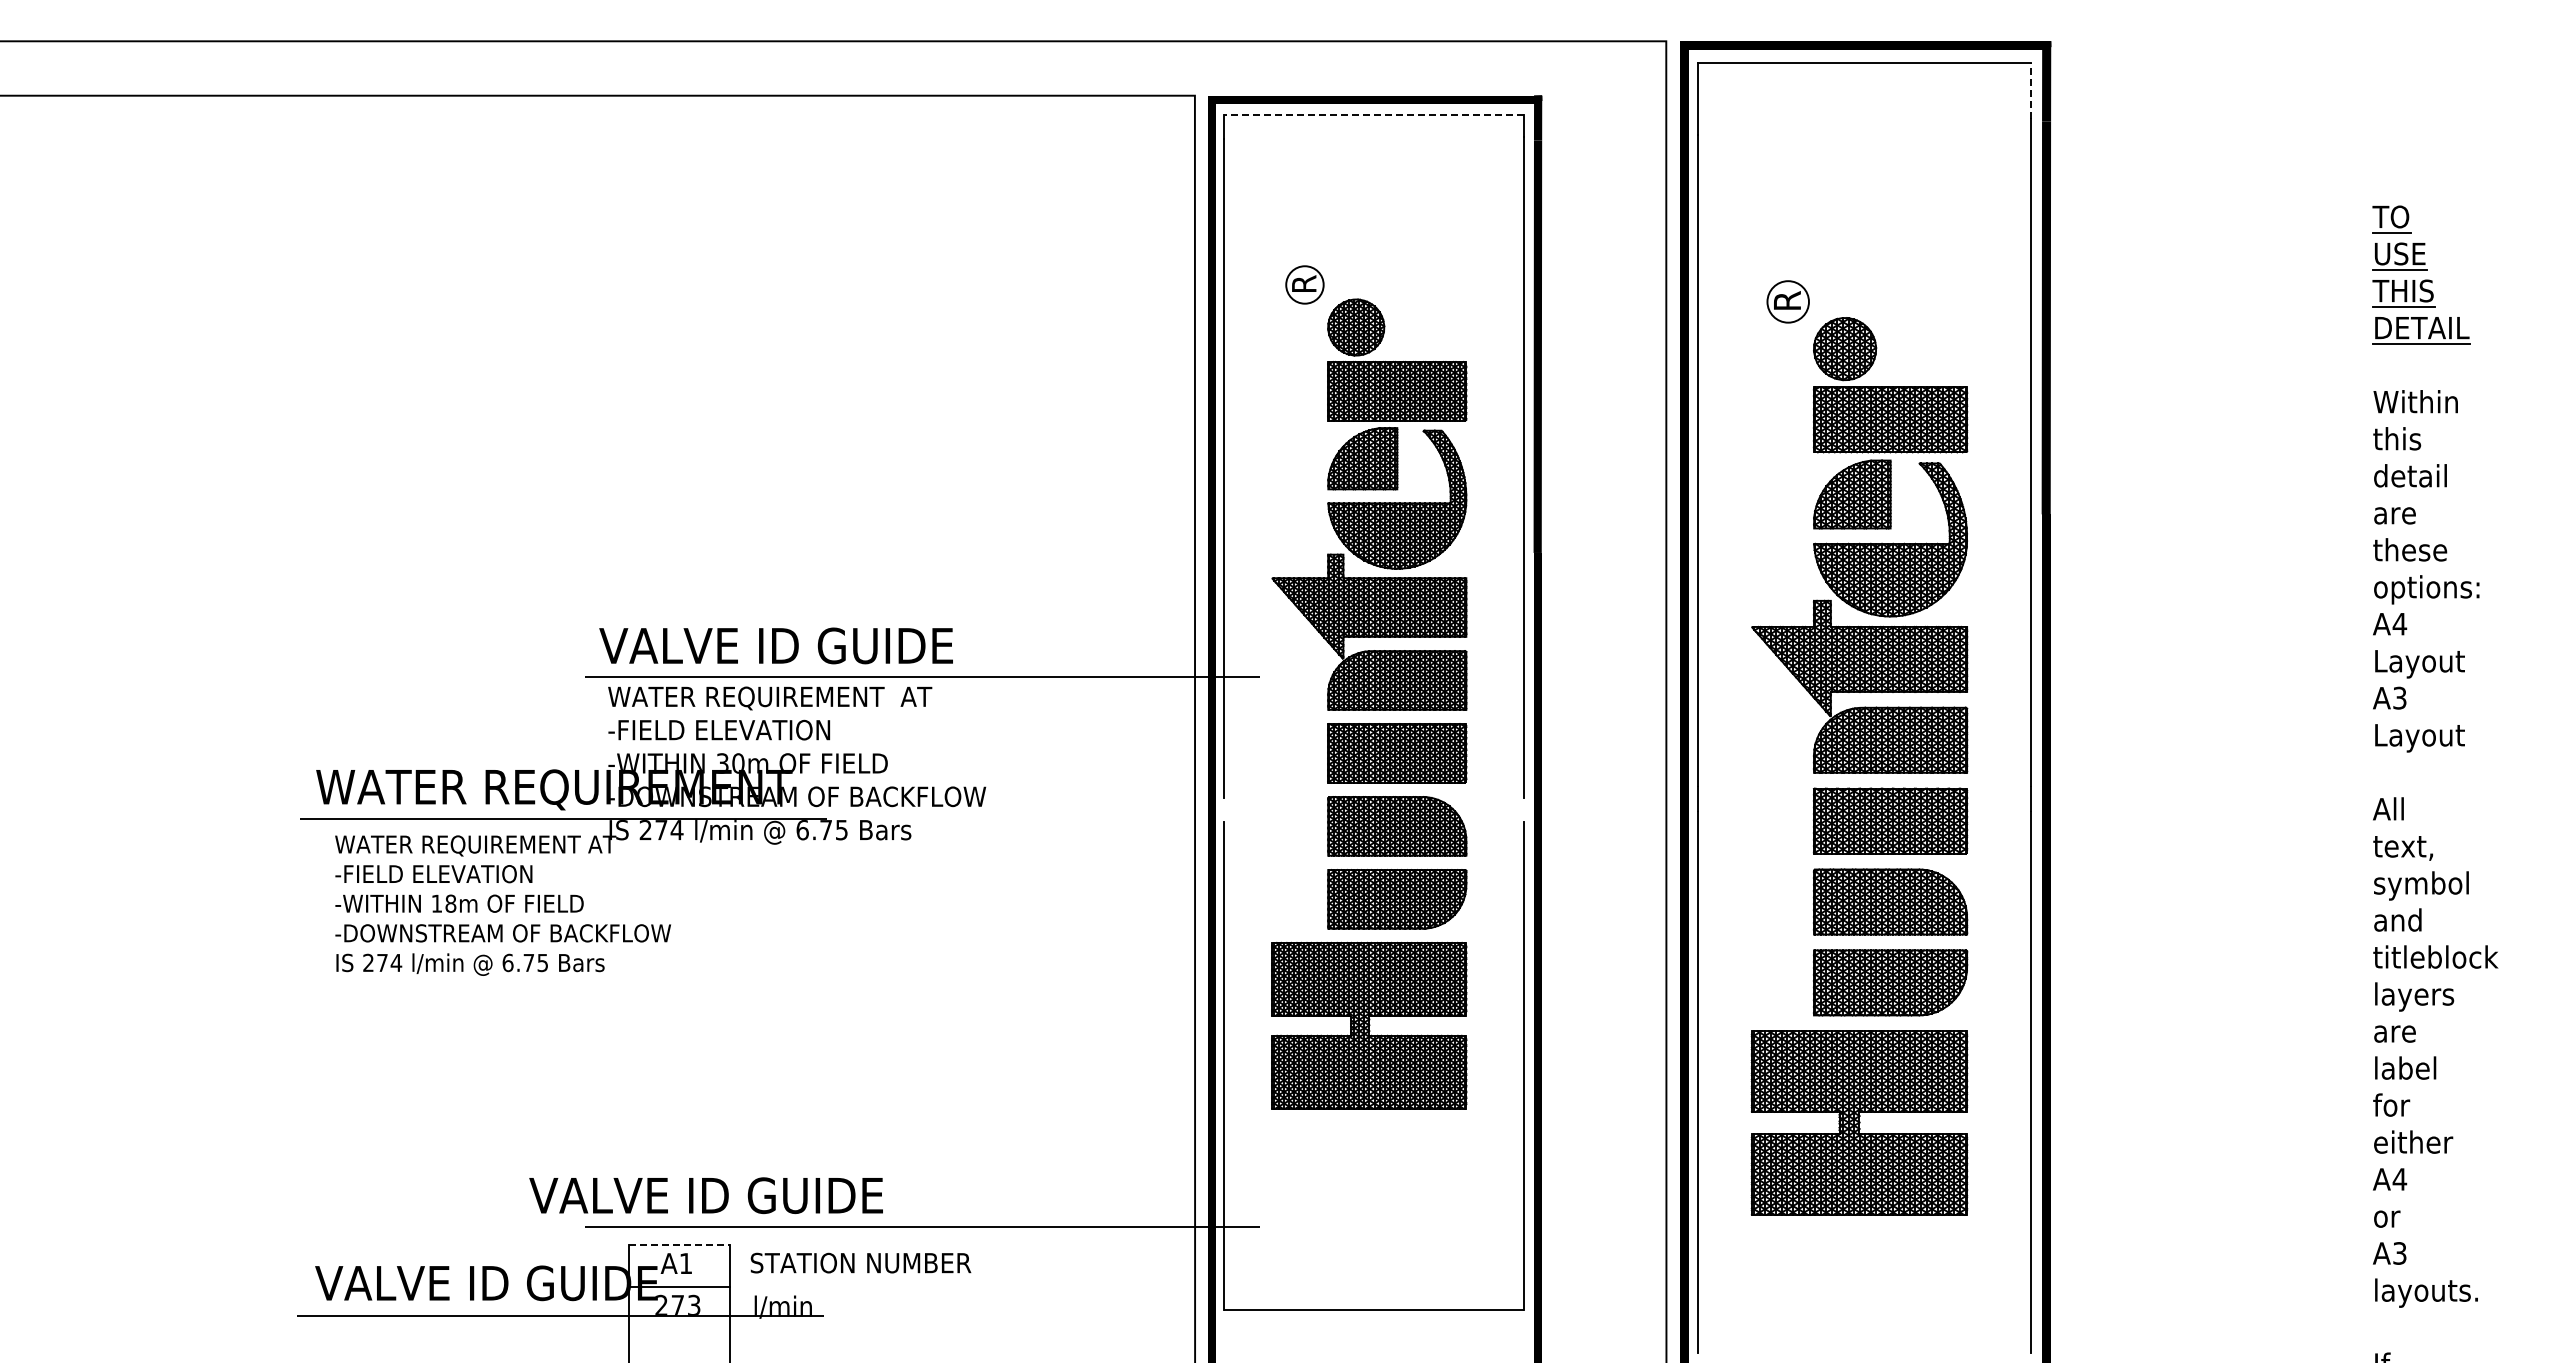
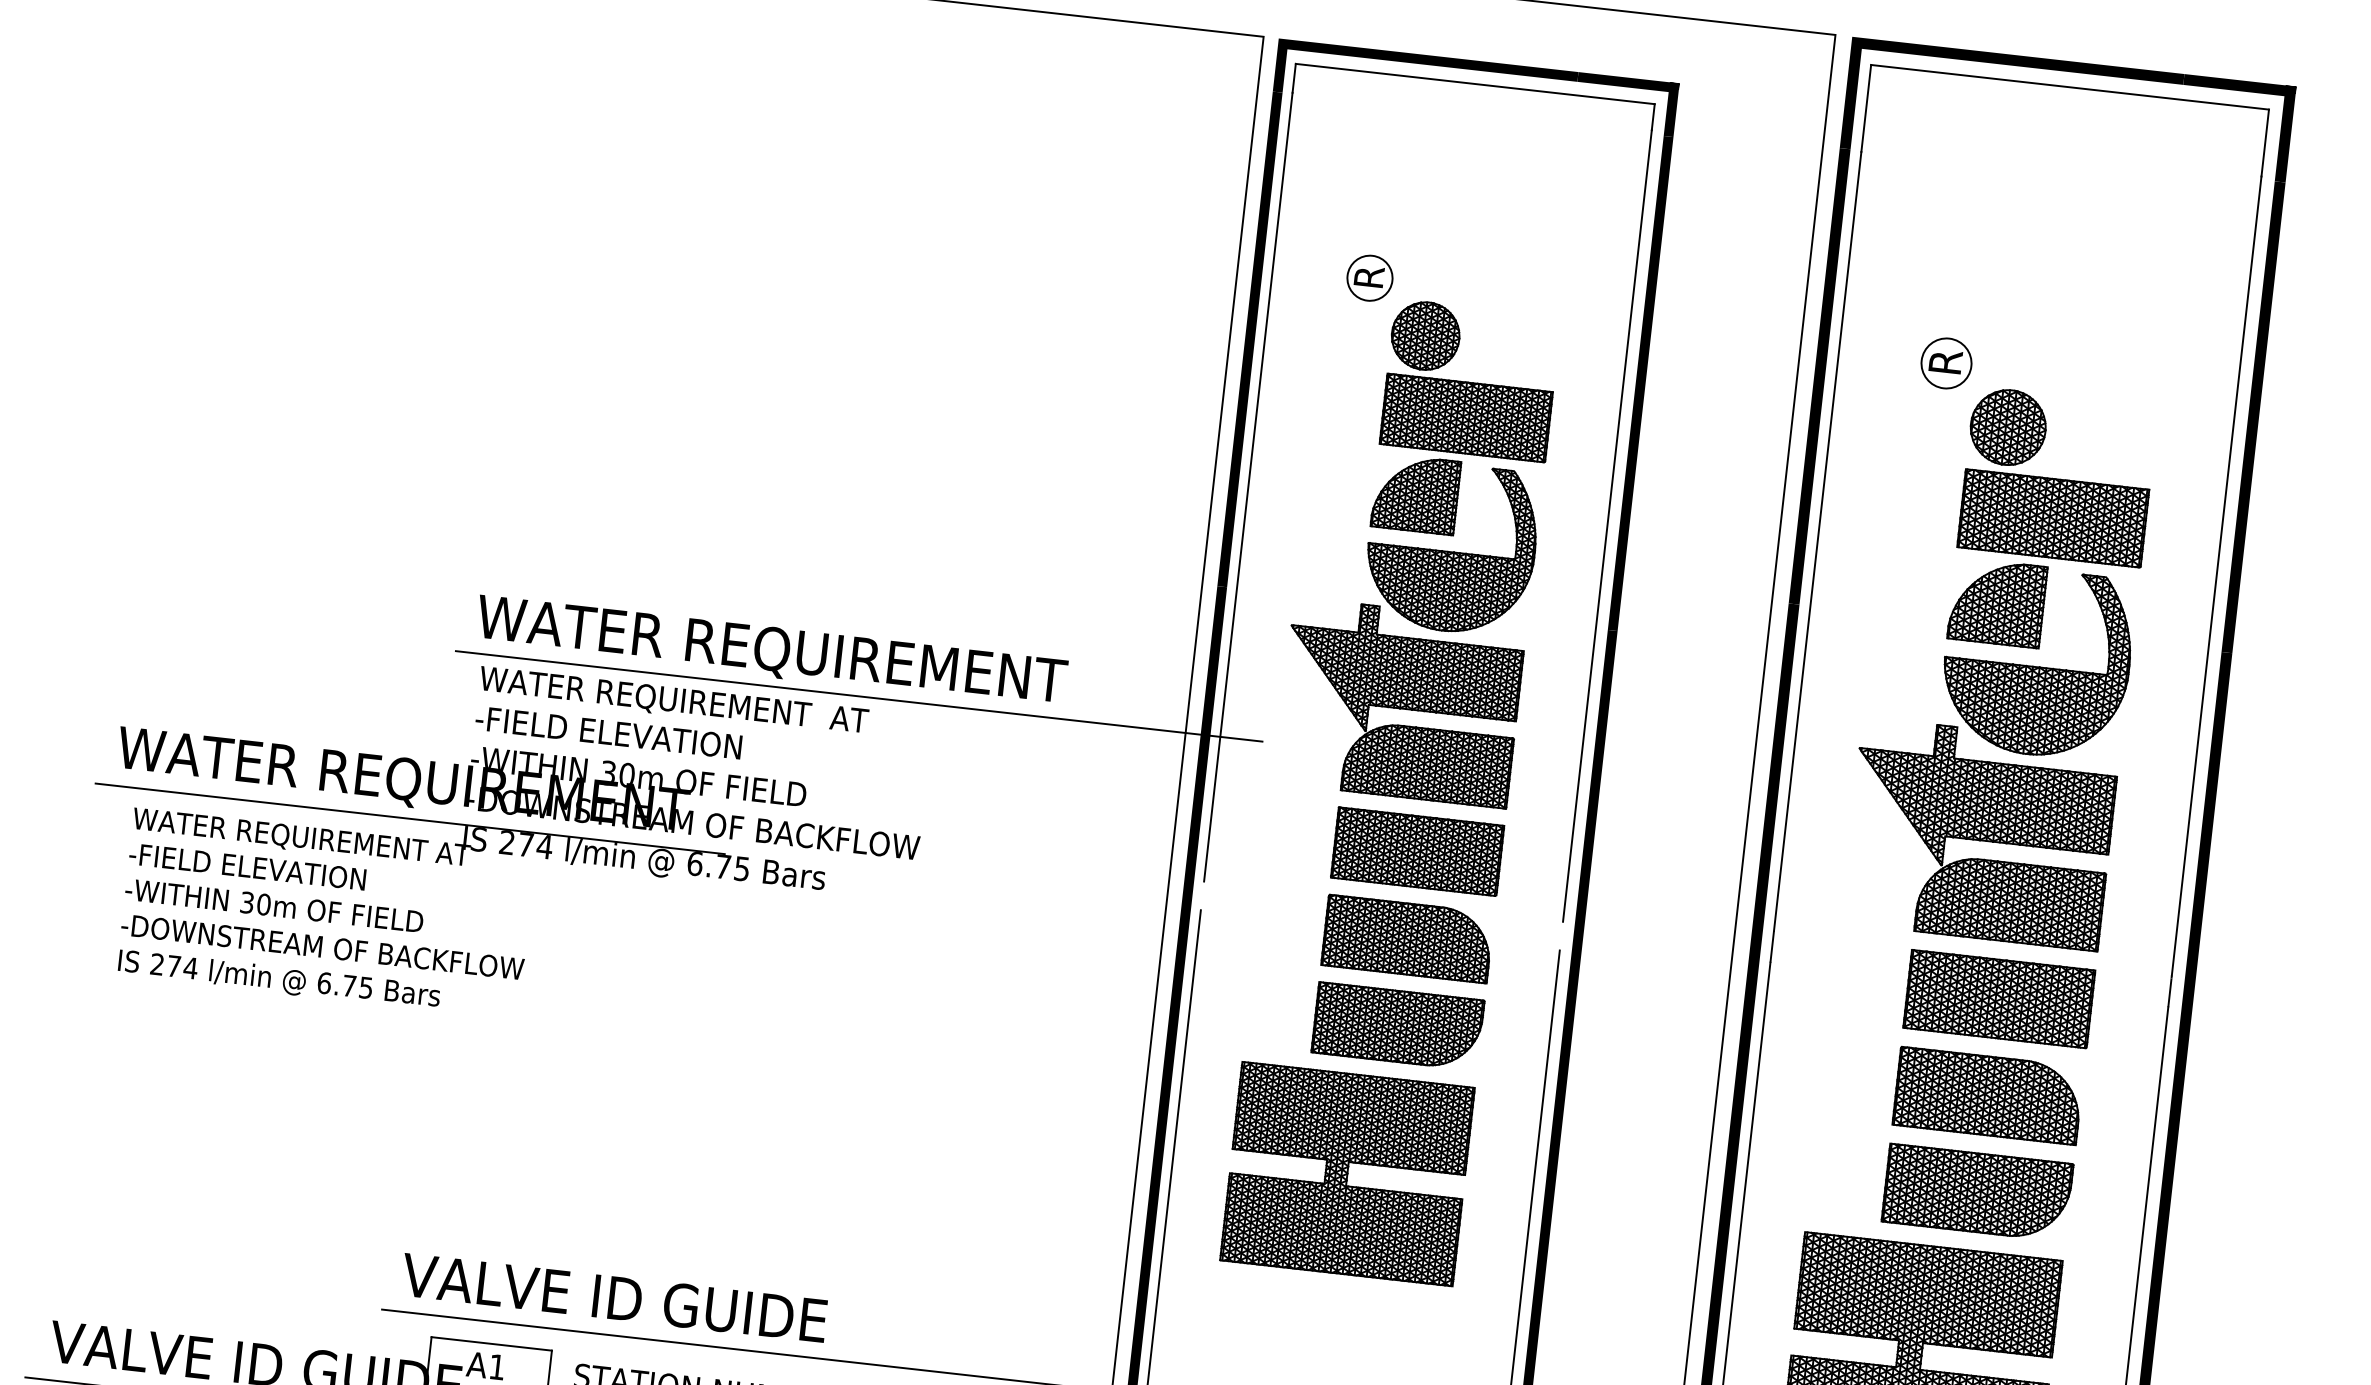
line: (2030, 90) -> (2265, 142), dashed -> solid
line: (1373, 115) -> (1474, 84), dashed -> solid
text: (845, 648) -> (770, 651), VALVE ID GUIDE -> WATER REQUIREMENT
text: (443, 903) -> (255, 903), 18m -> 30m
text: (705, 1195) -> (613, 1297), moved
line: (679, 1244) -> (491, 1343), dashed -> solid

